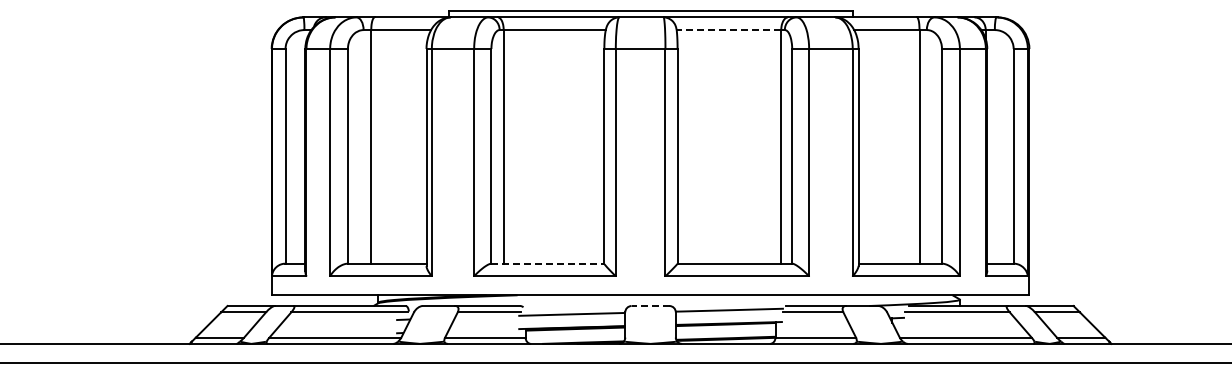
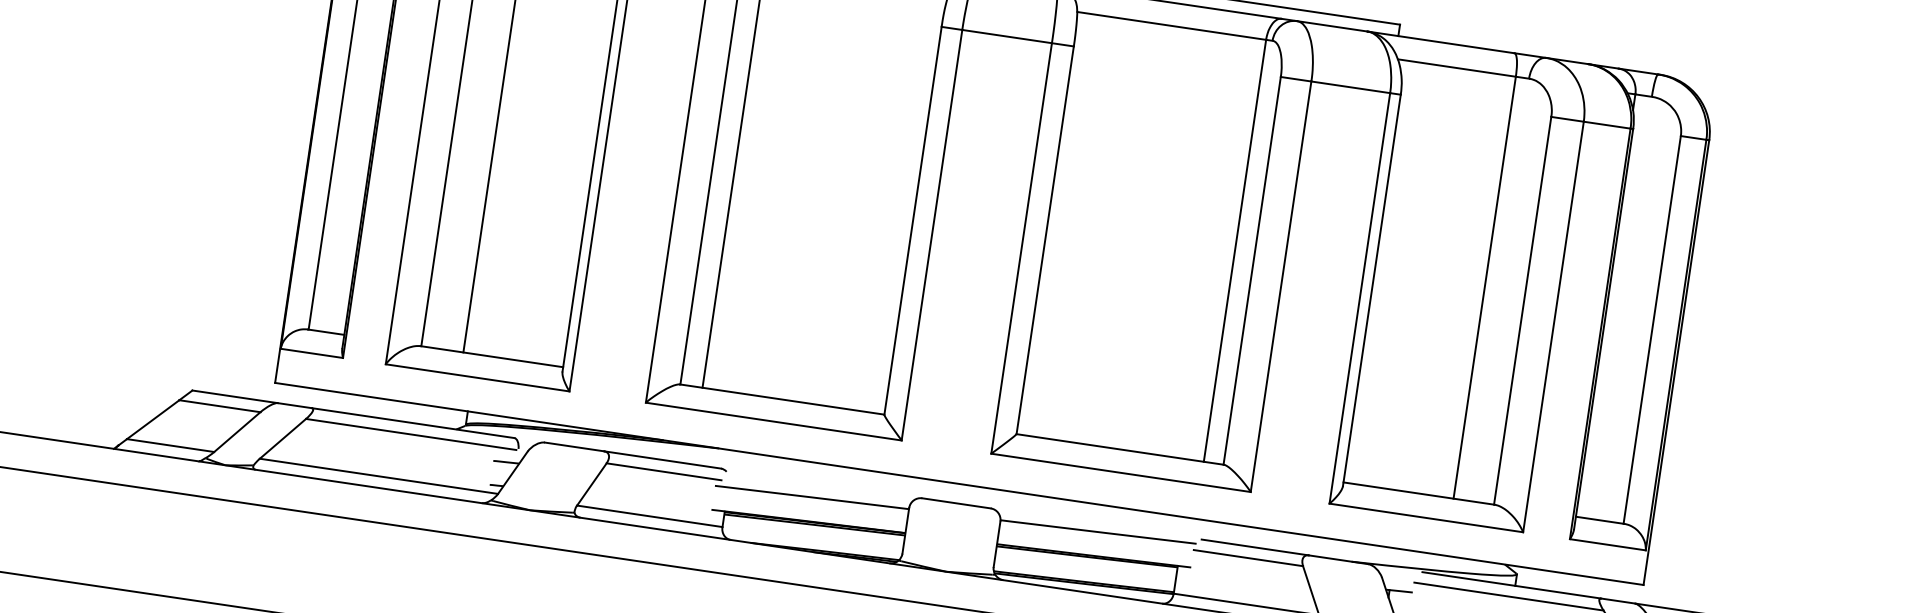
line: (728, 30) -> (1170, 26), dashed -> solid
line: (547, 263) -> (781, 399), dashed -> solid
line: (650, 306) -> (956, 504), dashed -> solid

